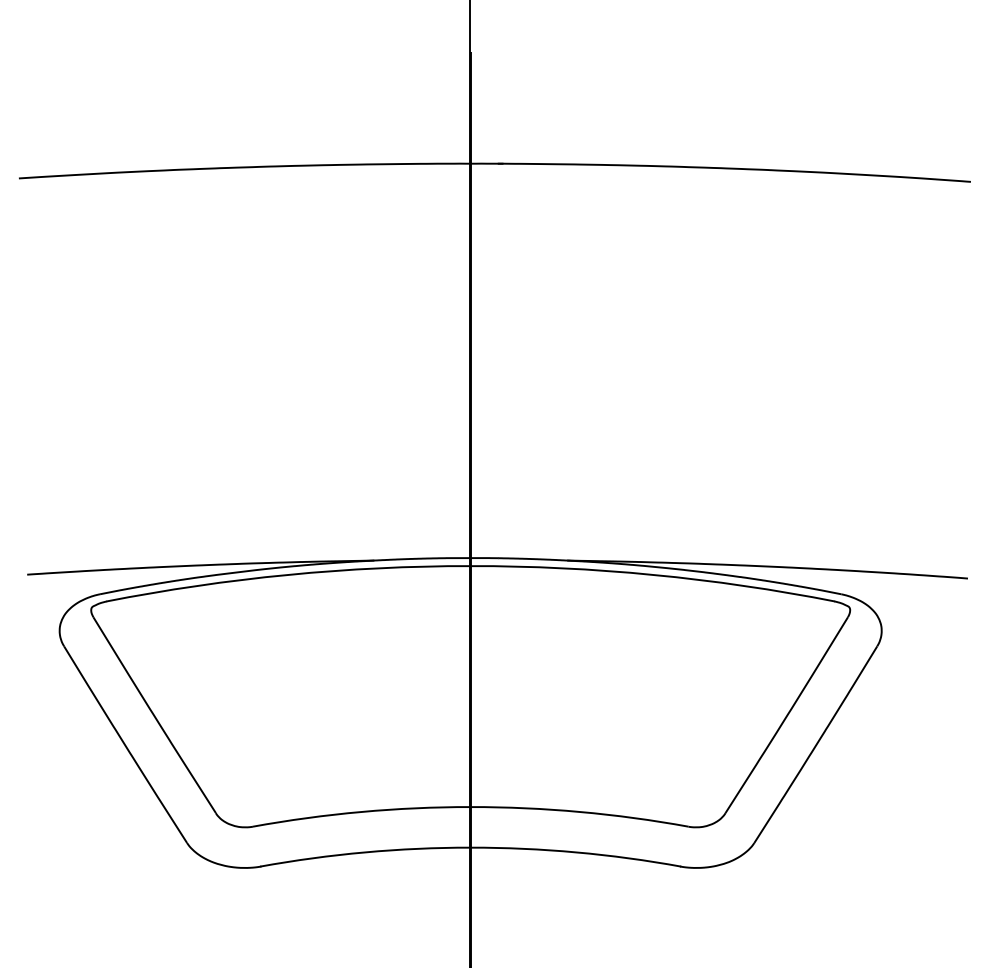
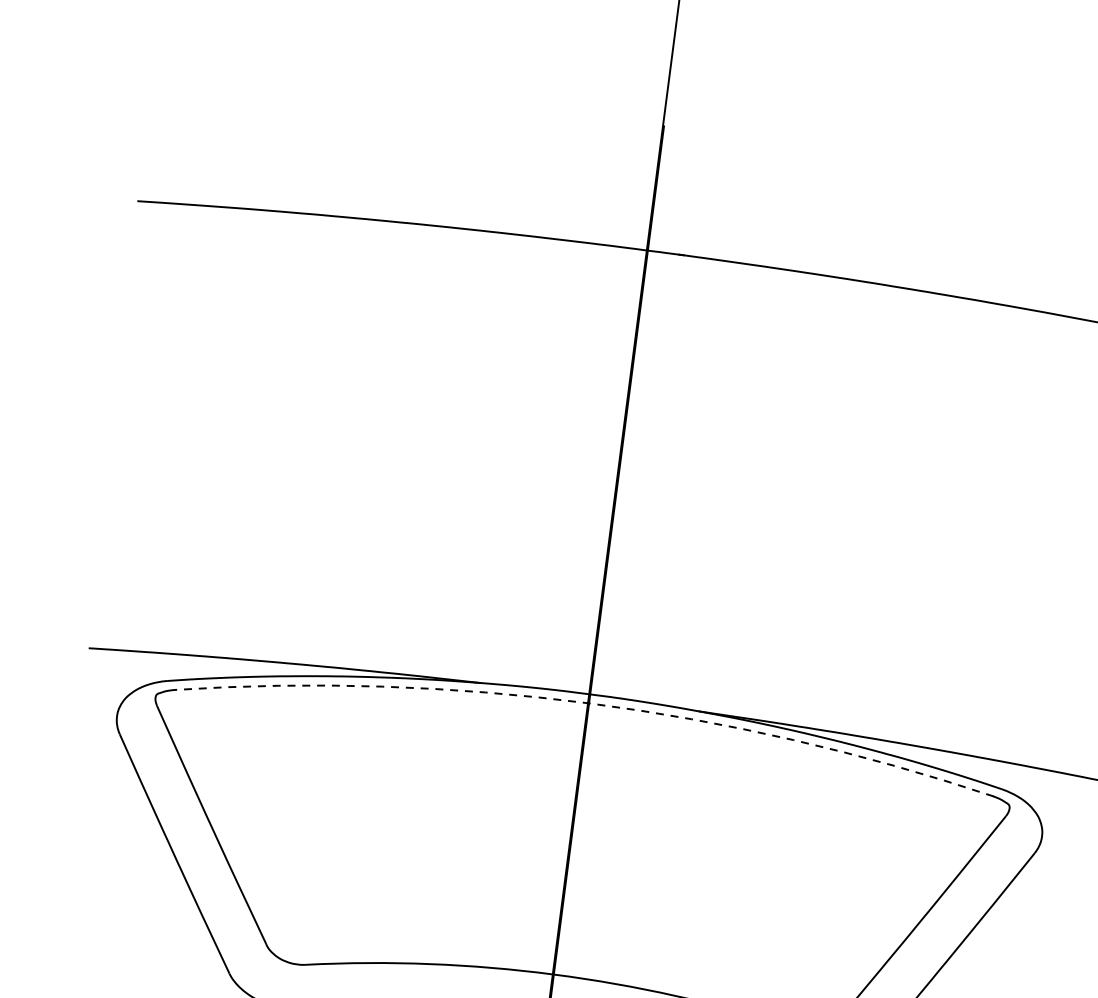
arc: (470, 566) -> (588, 703), solid -> dashed

